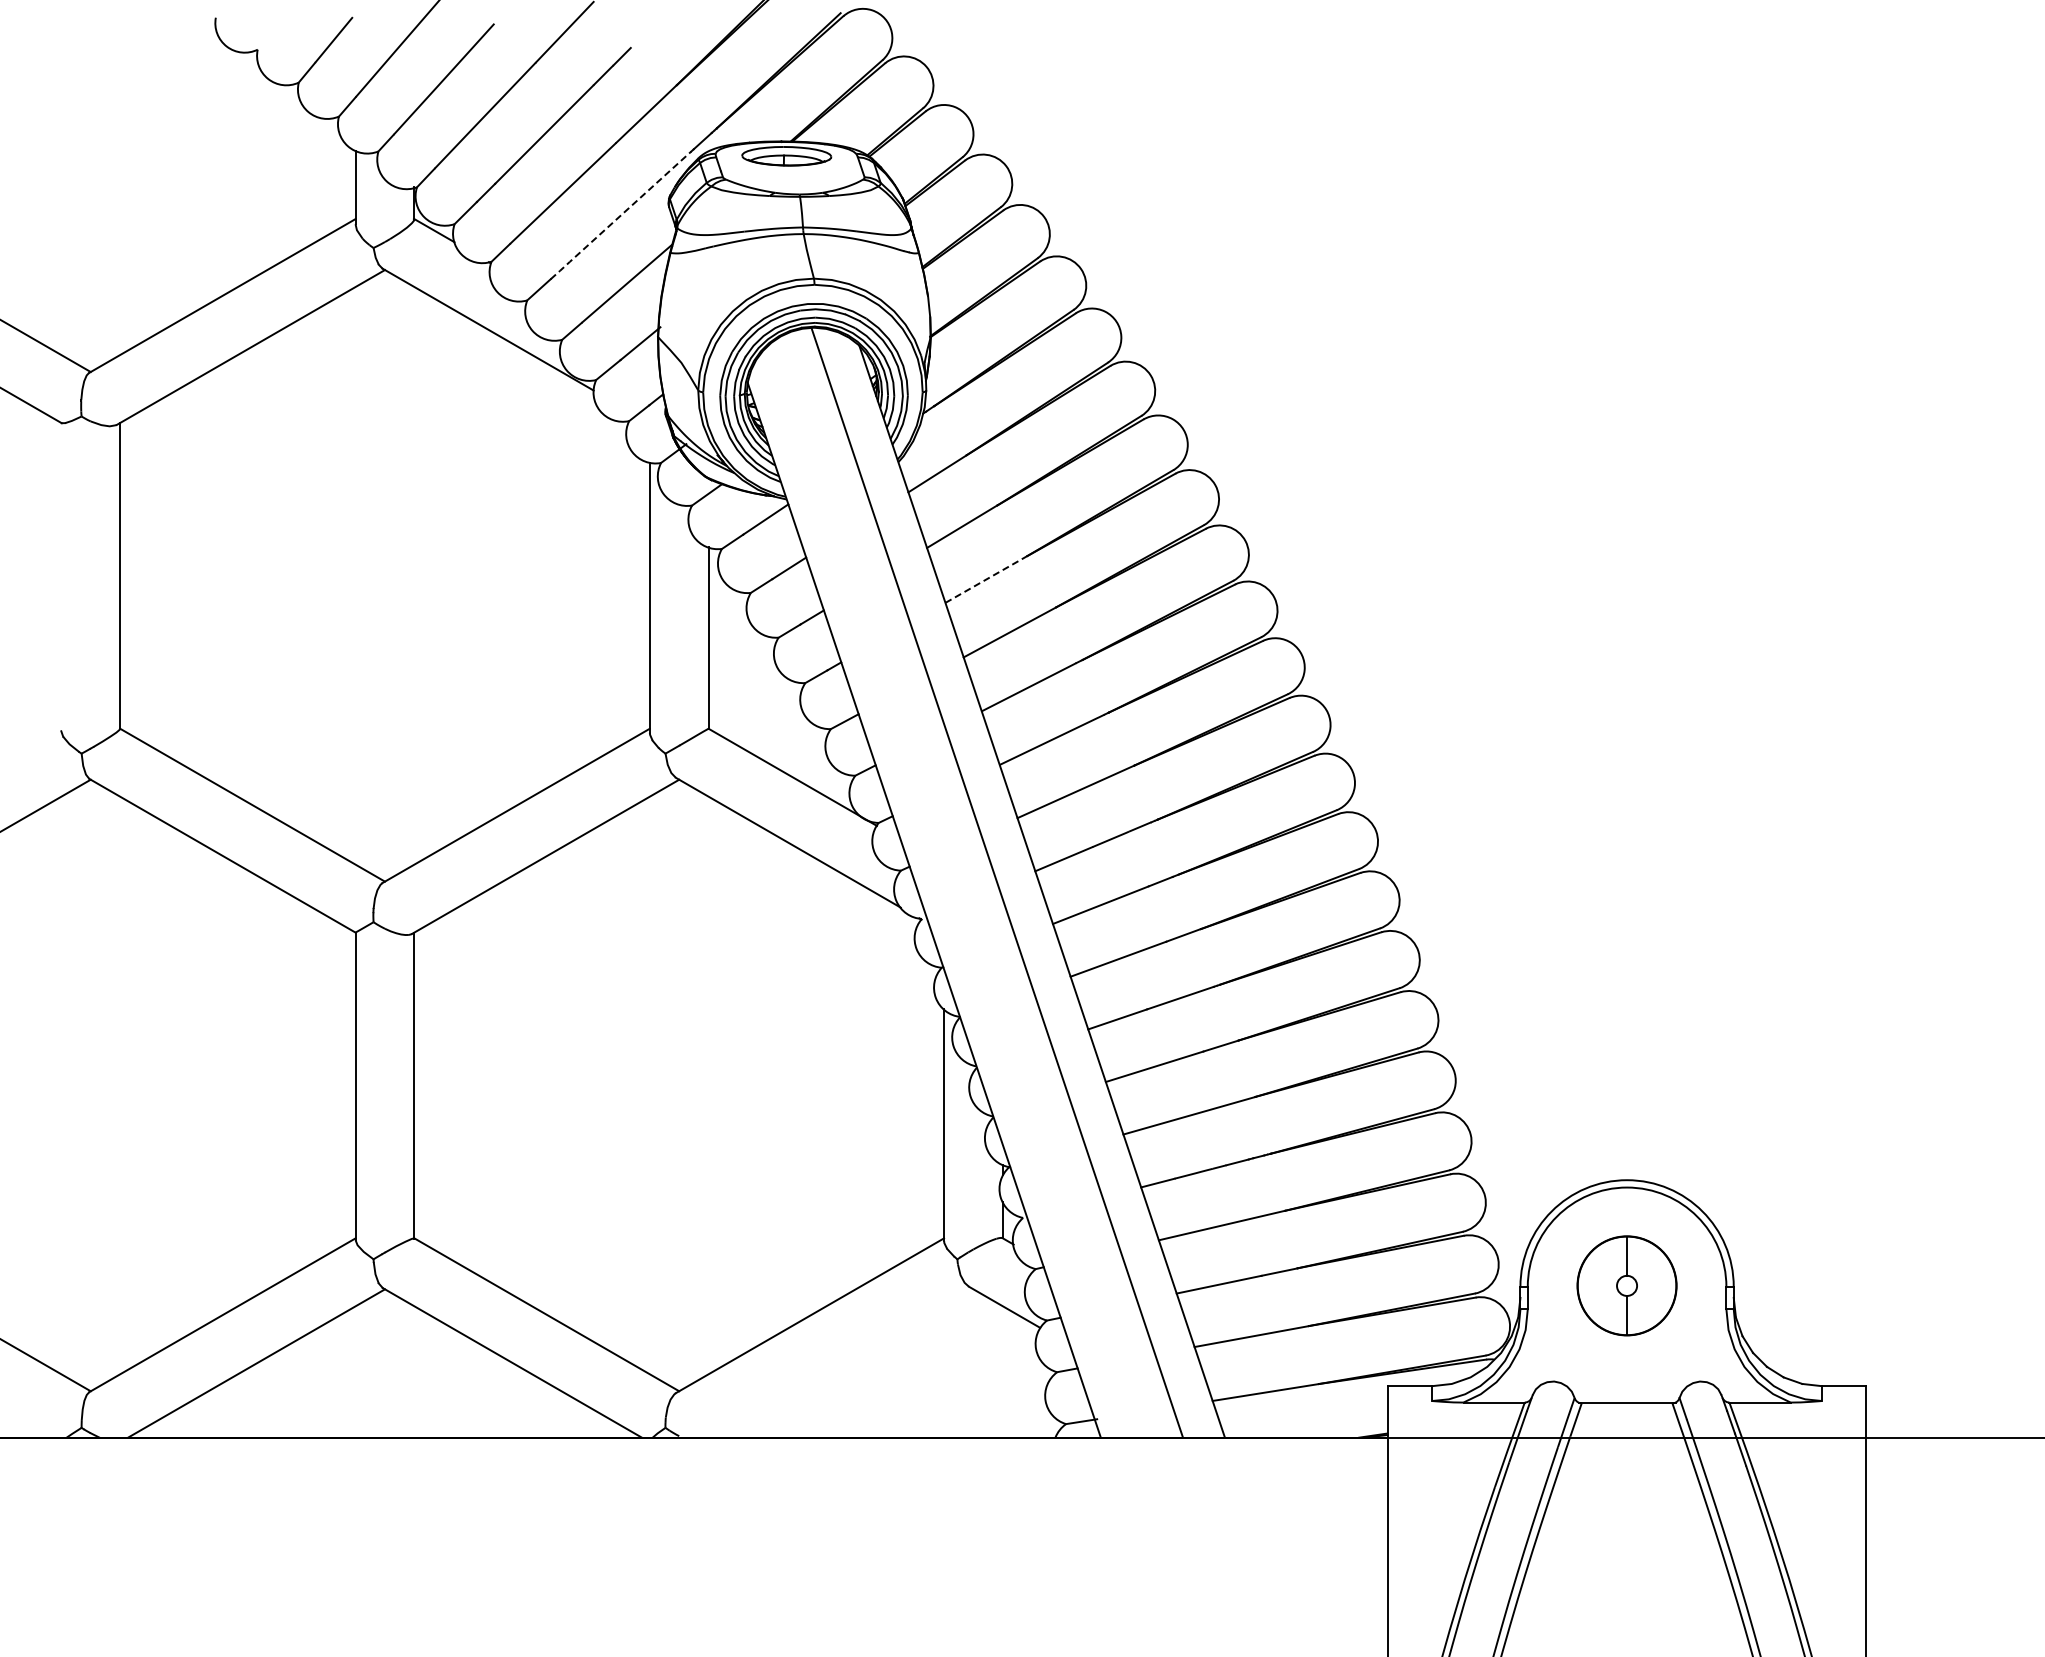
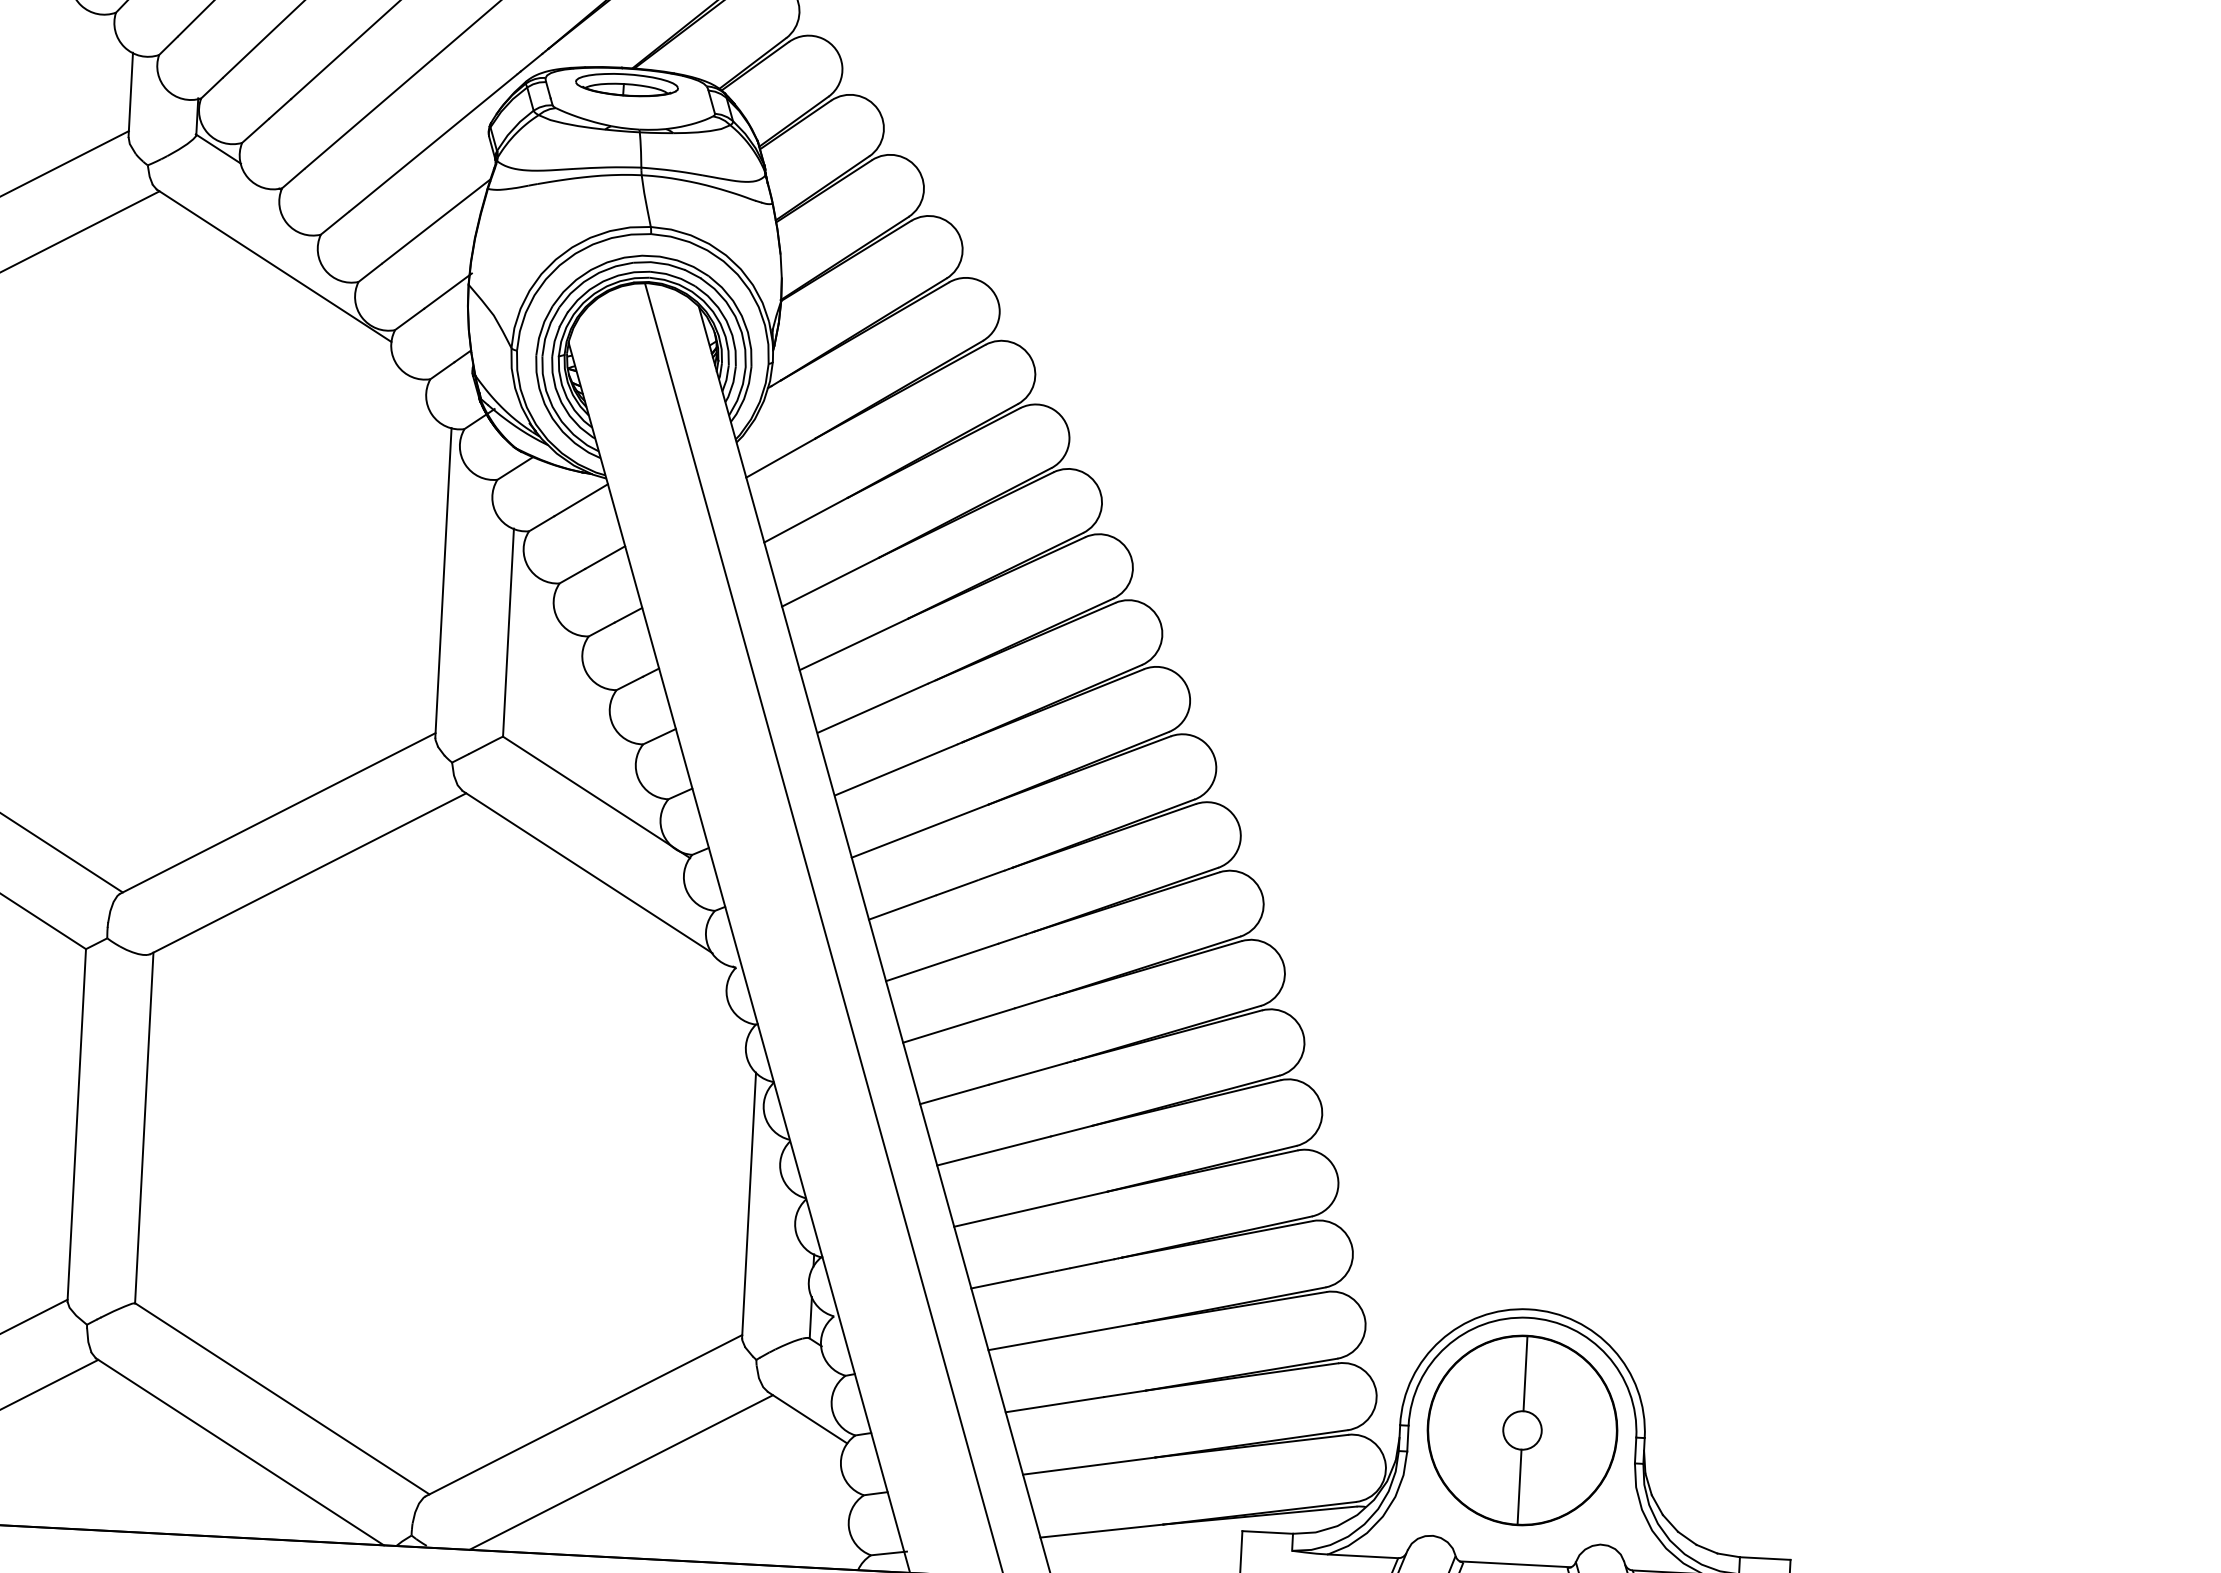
line: (619, 216) -> (431, 144), dashed -> solid
line: (986, 579) -> (830, 582), dashed -> solid
part: (1626, 1285) -> (1521, 1430), size x1.67
line: (844, 1363) -> (620, 1472), added

